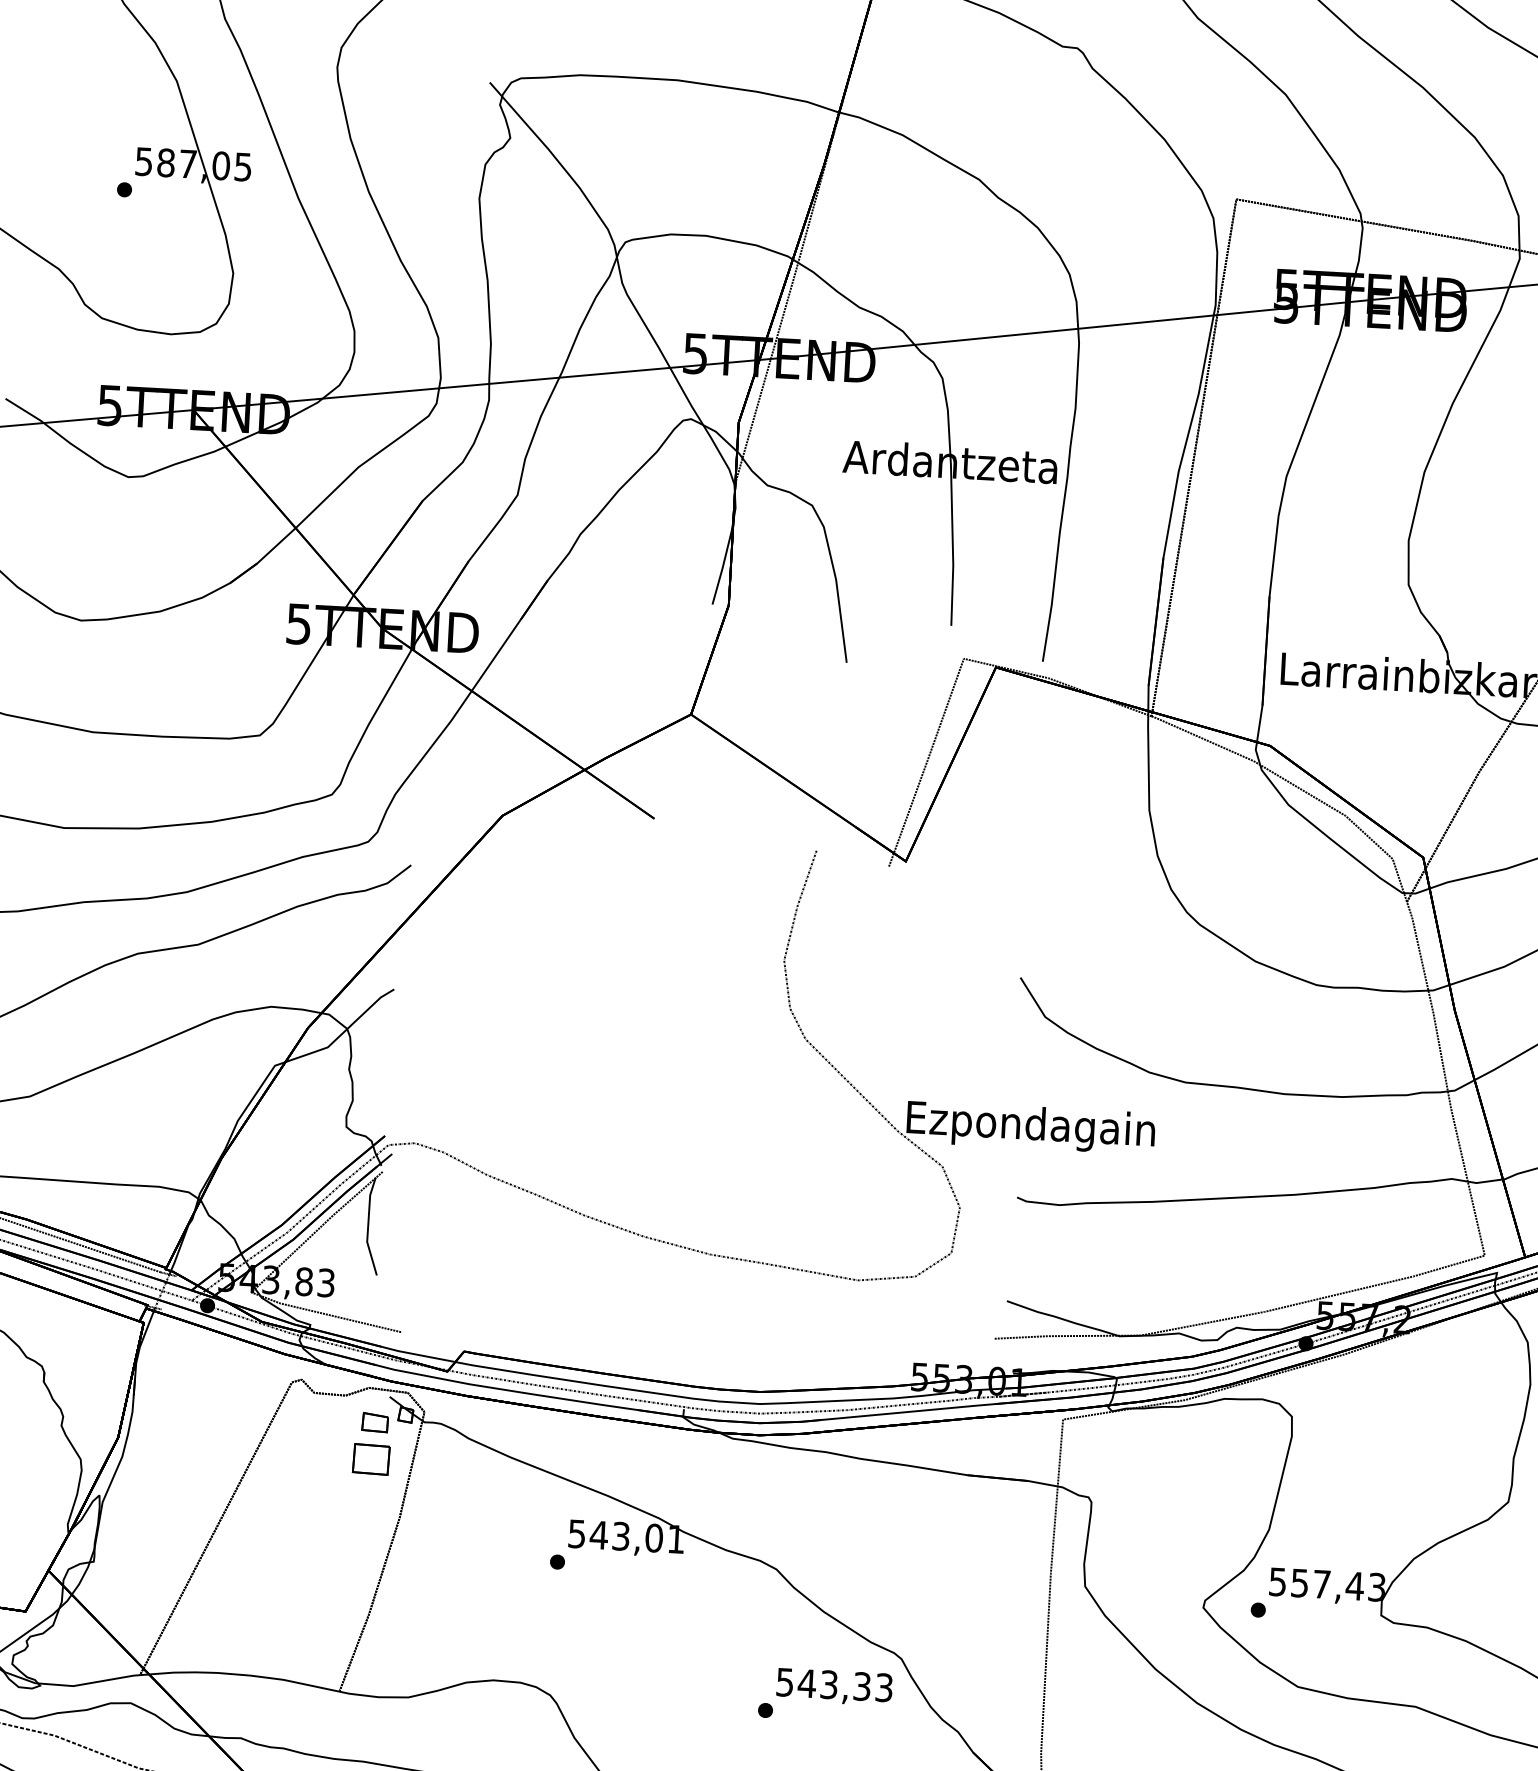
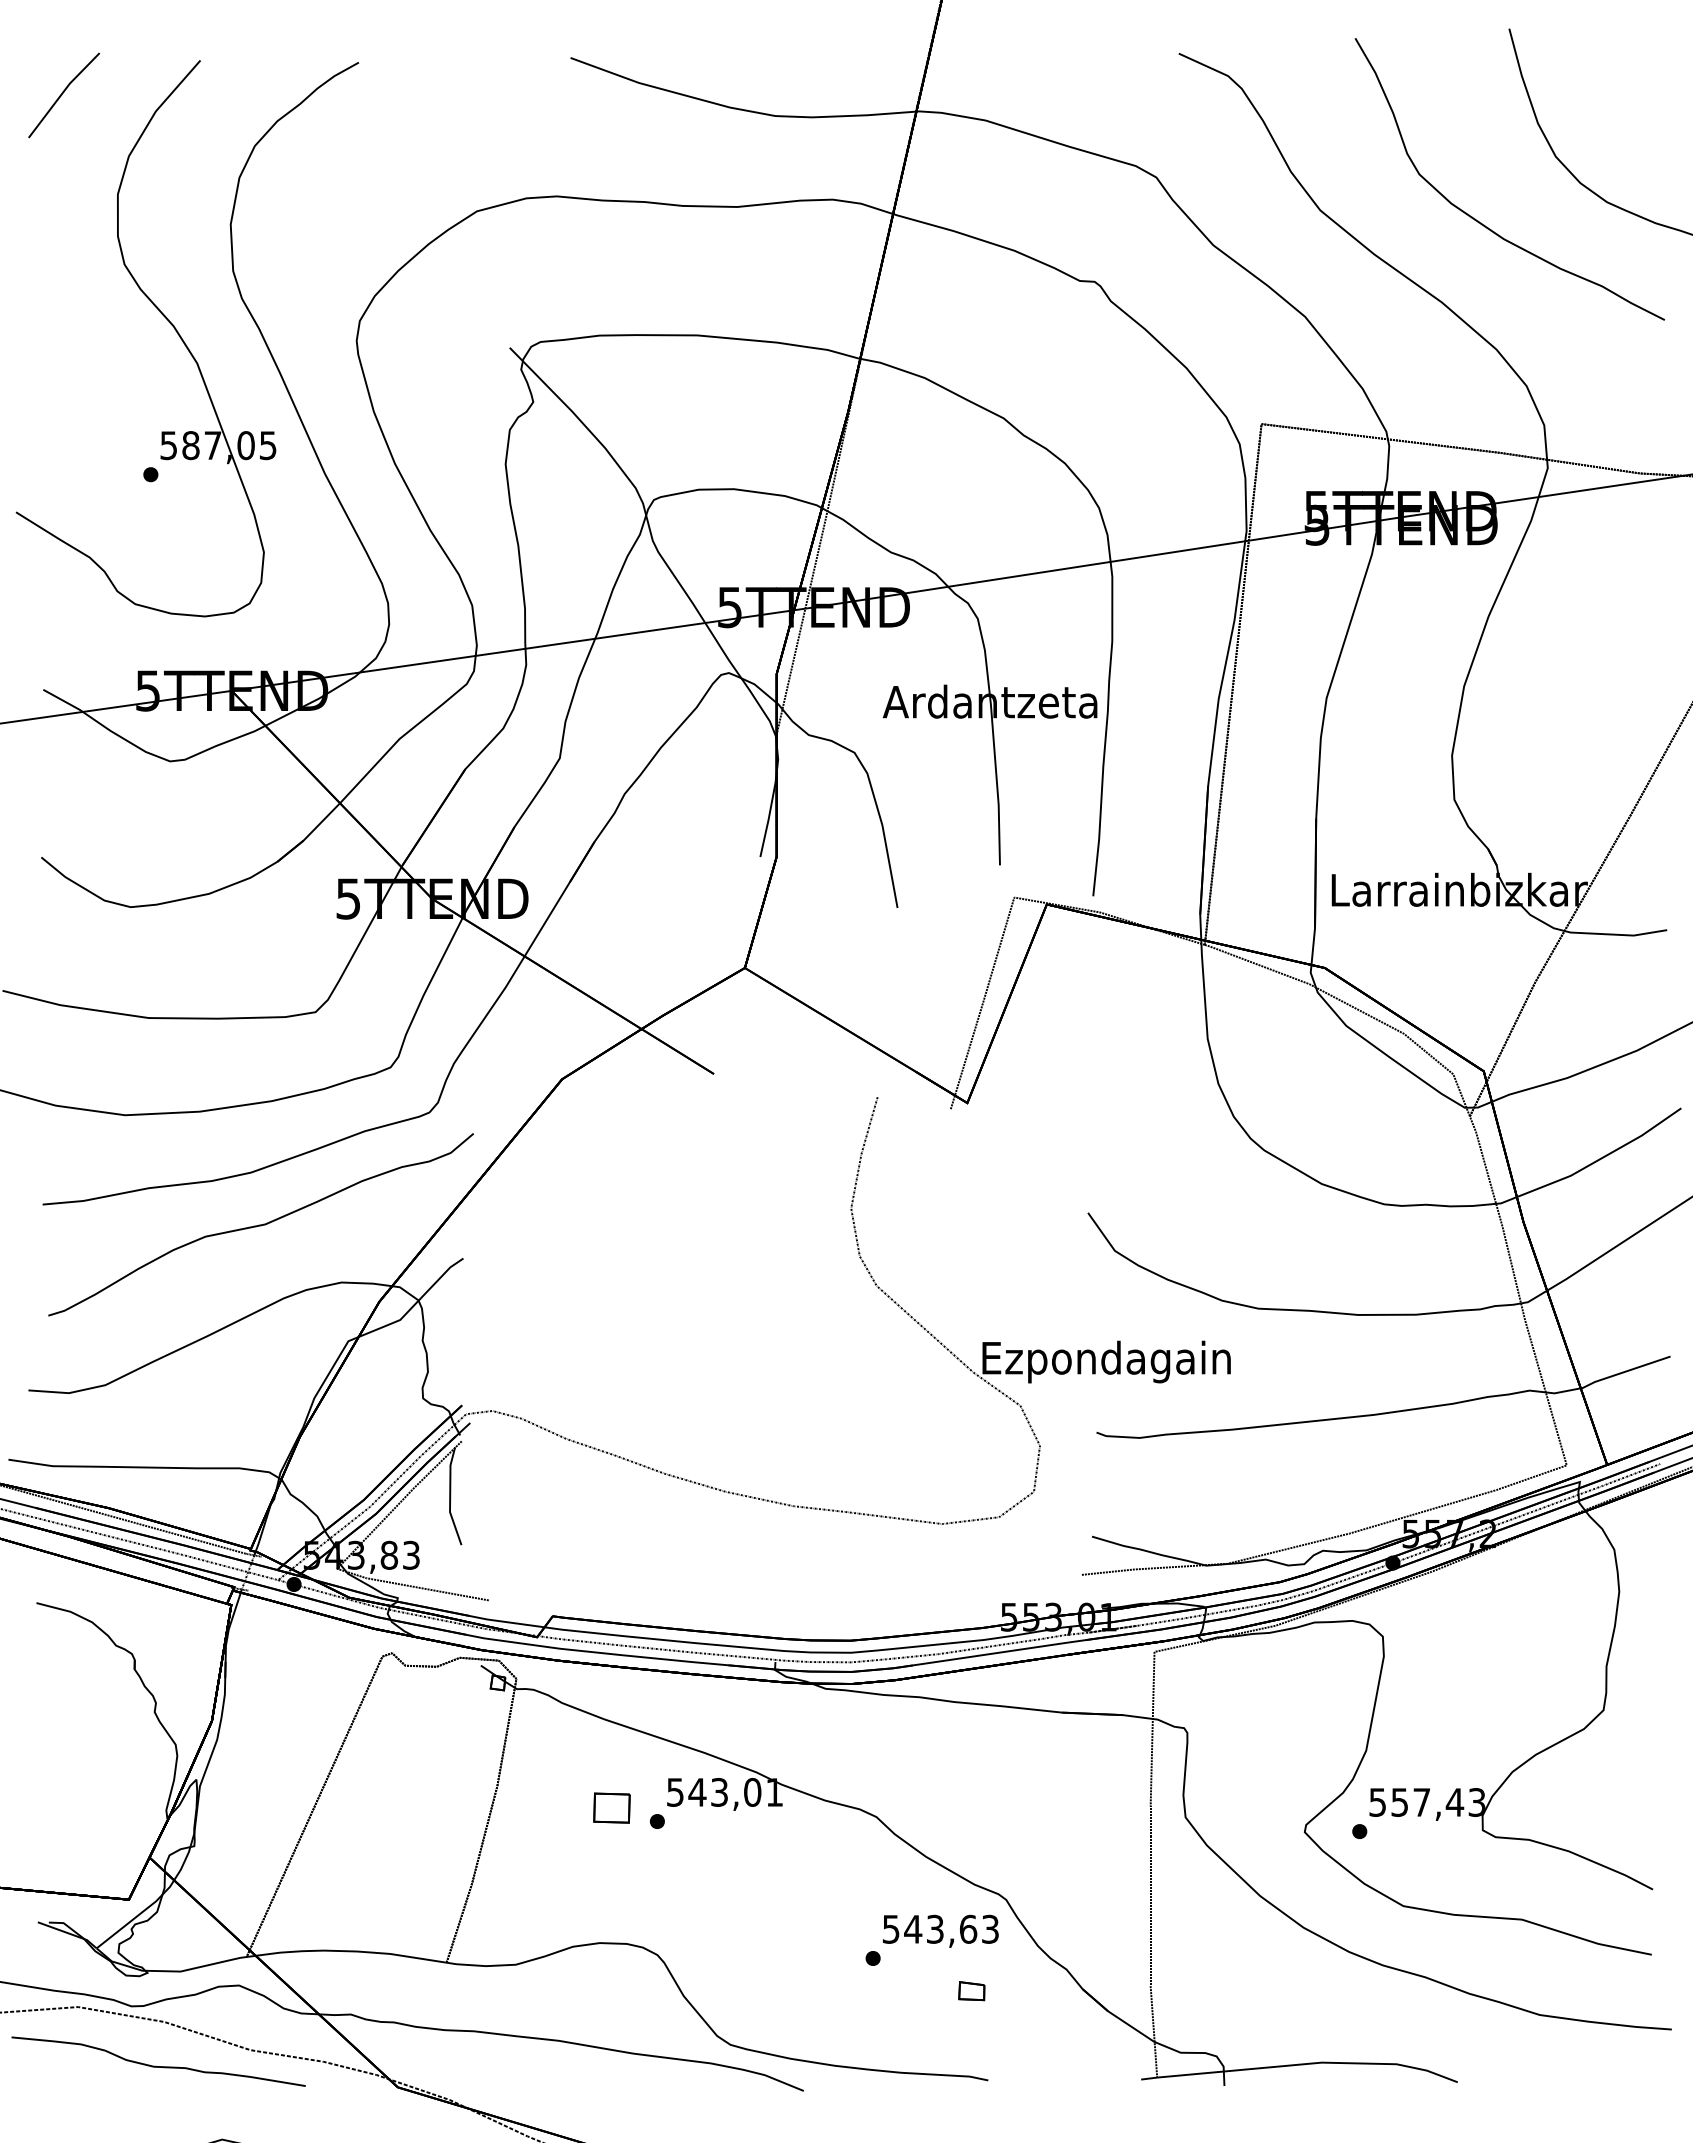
part: (374, 1422) -> (971, 1991), moved
part: (370, 1458) -> (611, 1807), moved
text: (862, 1685) -> (968, 1928), 543,33 -> 543,63

